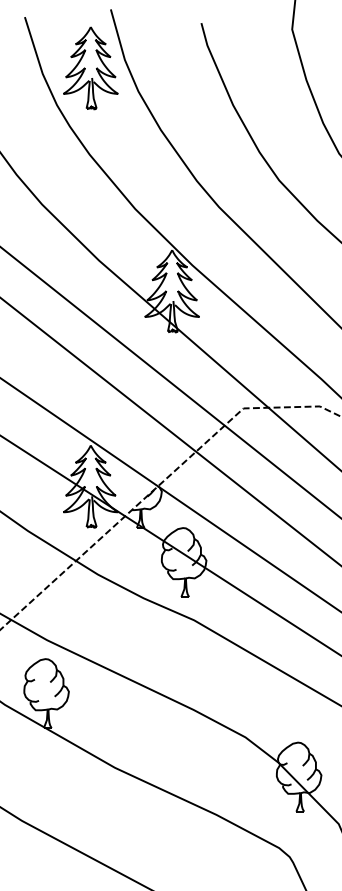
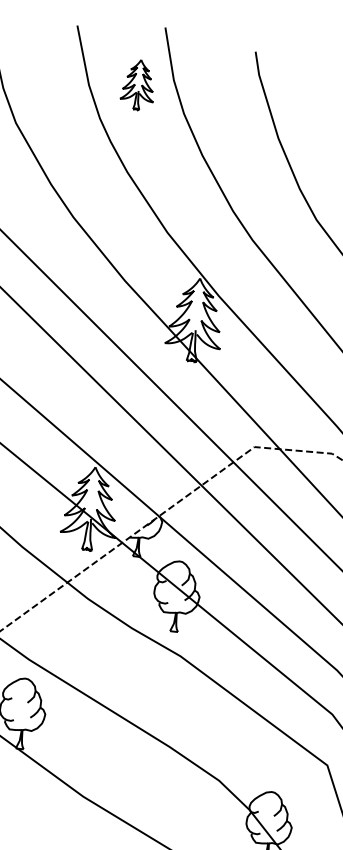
part: (90, 68) -> (138, 85), size x0.6

